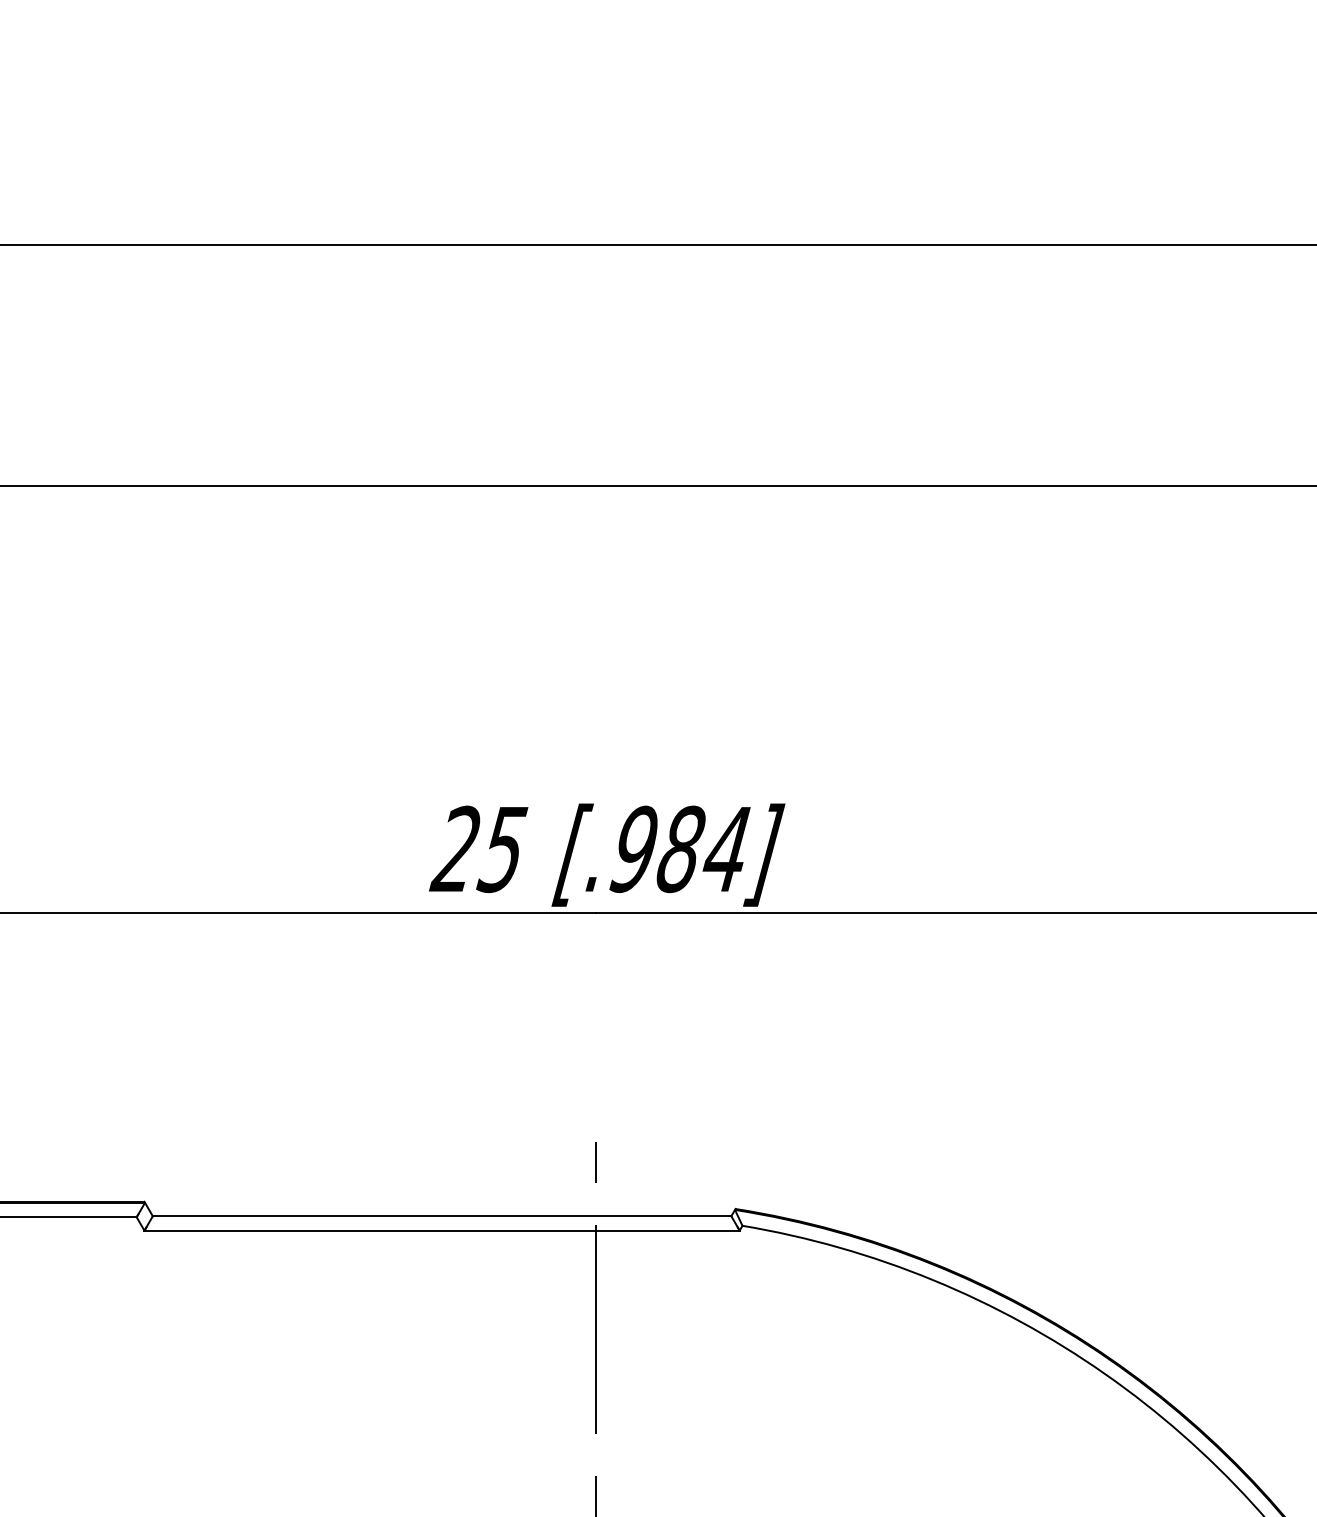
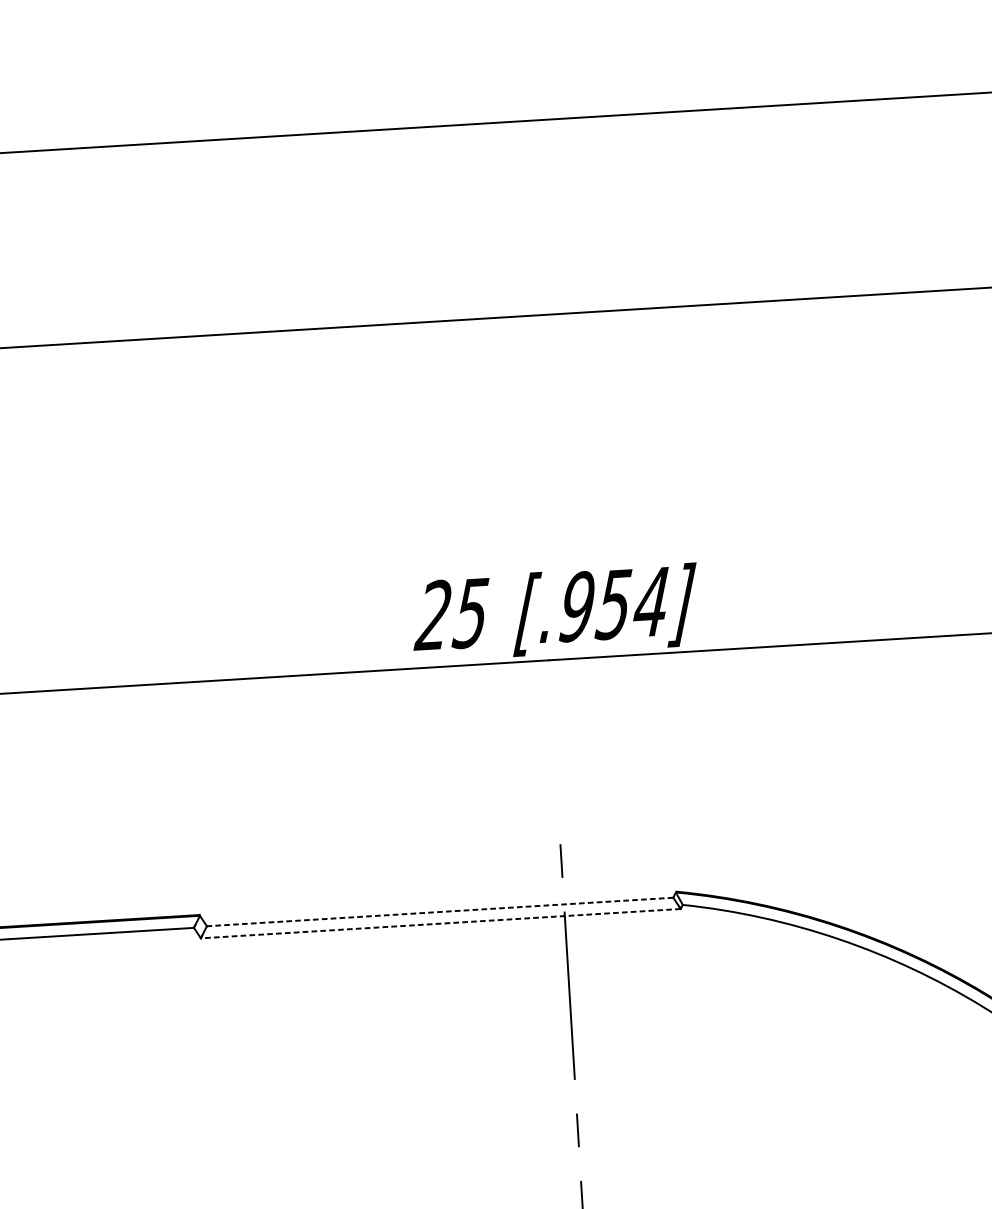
text: (679, 849) -> (613, 604), [.984] -> [.954]
line: (441, 1216) -> (439, 912), solid -> dashed
line: (442, 1230) -> (441, 923), solid -> dashed

